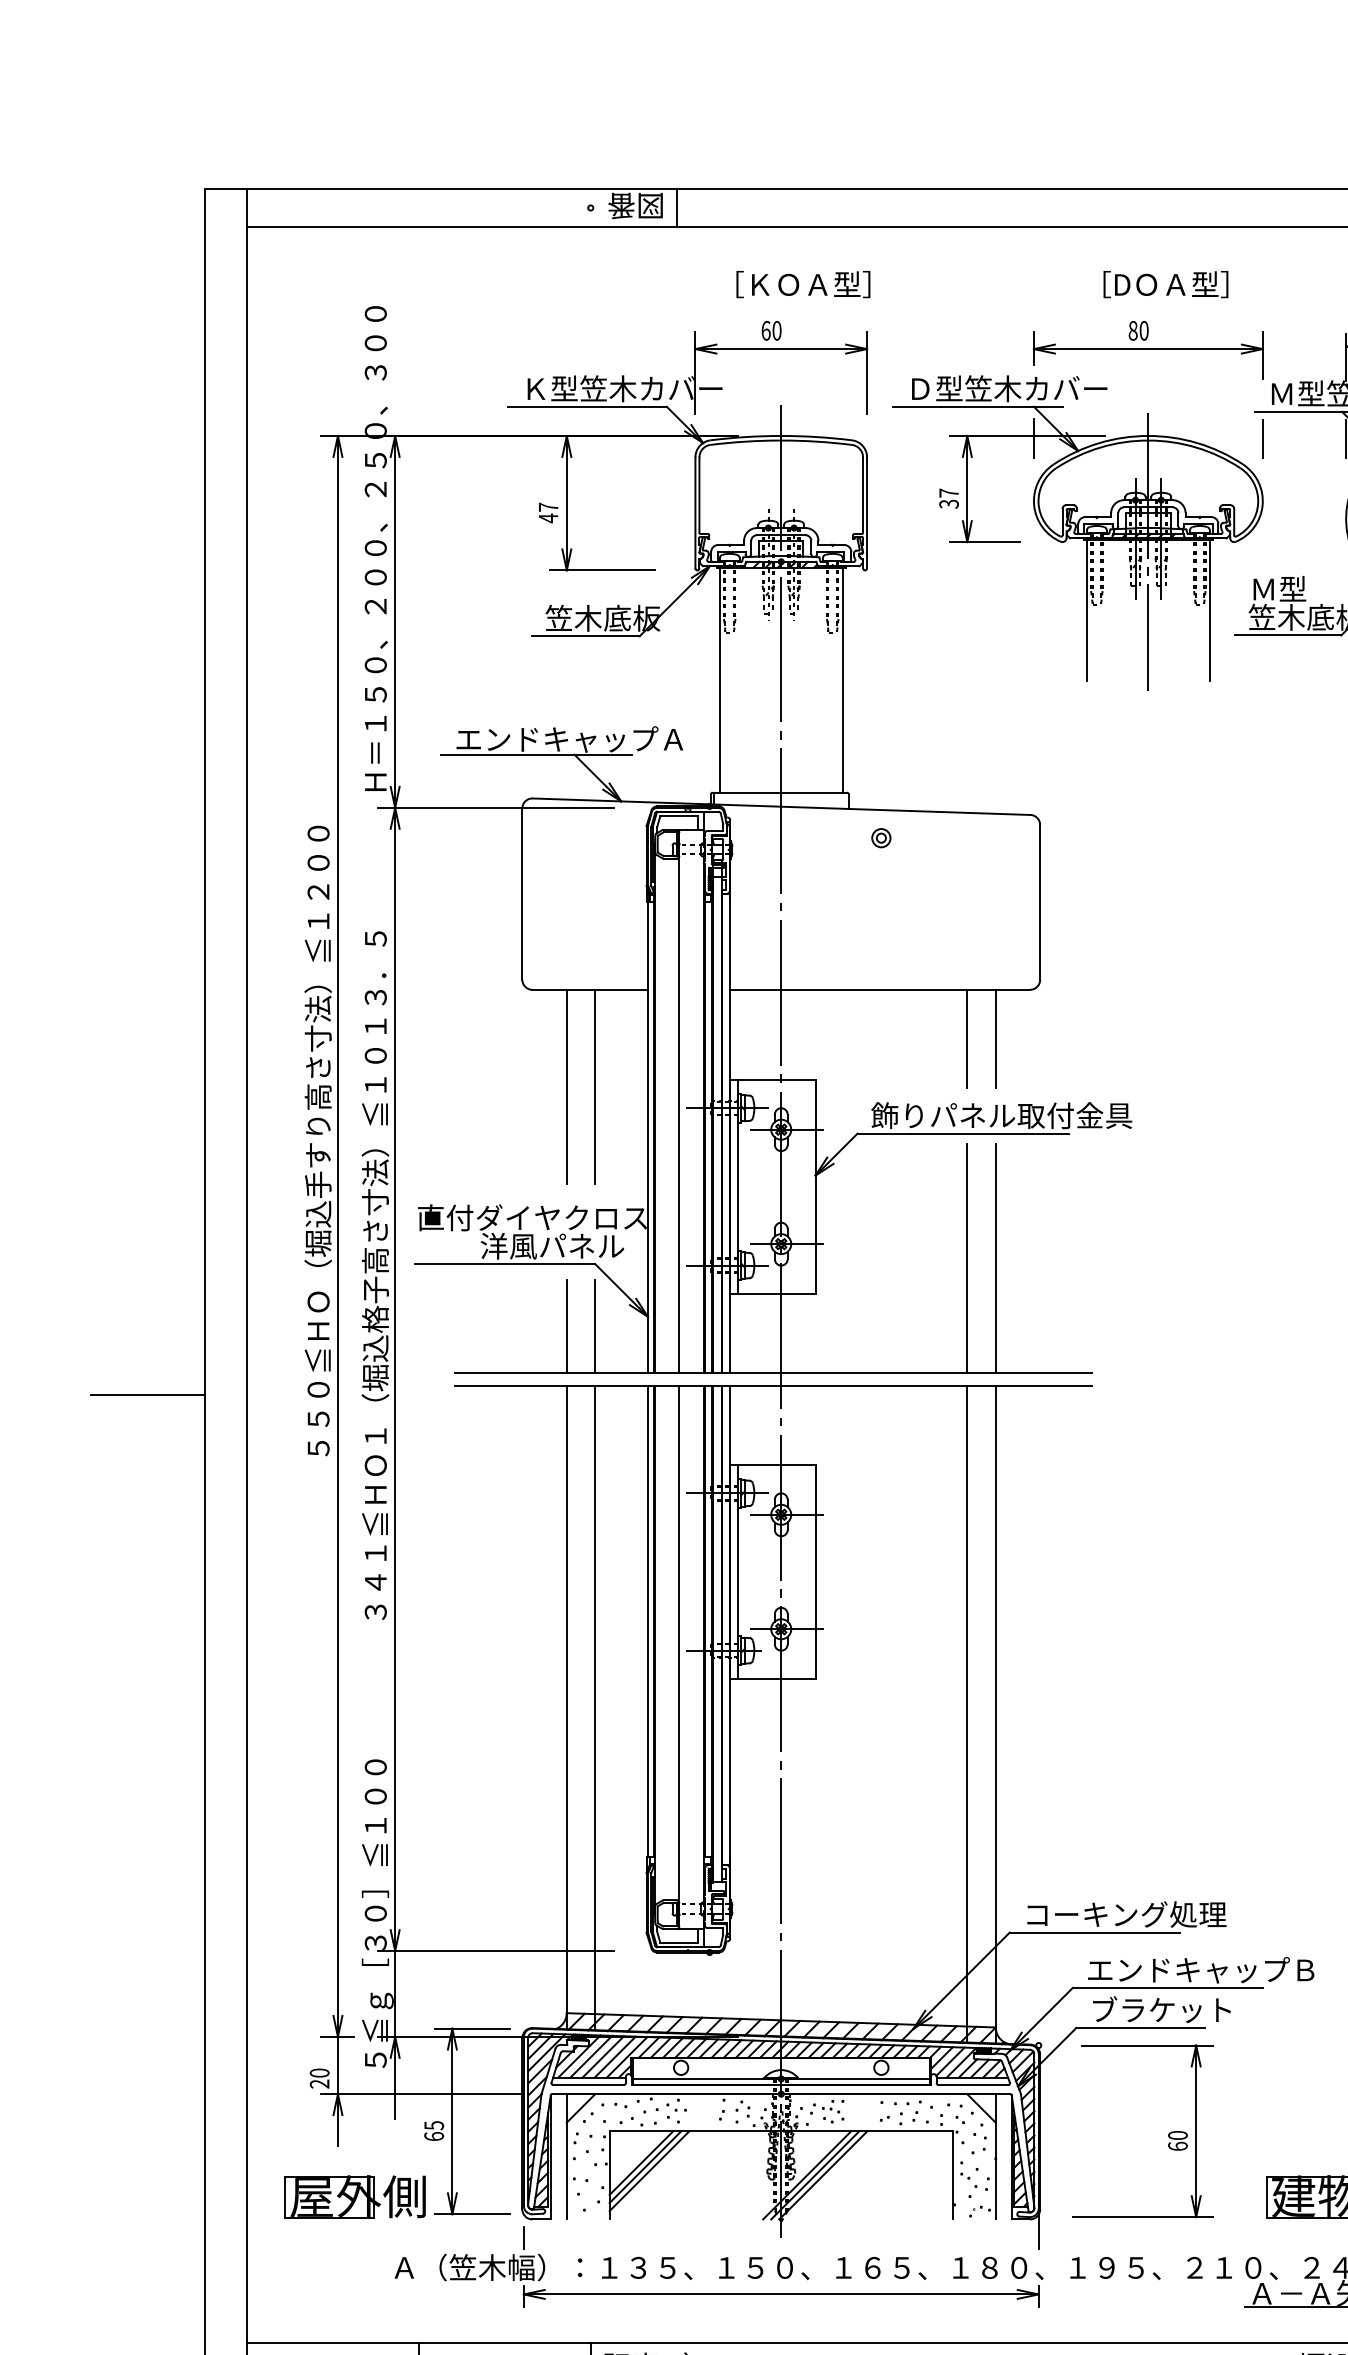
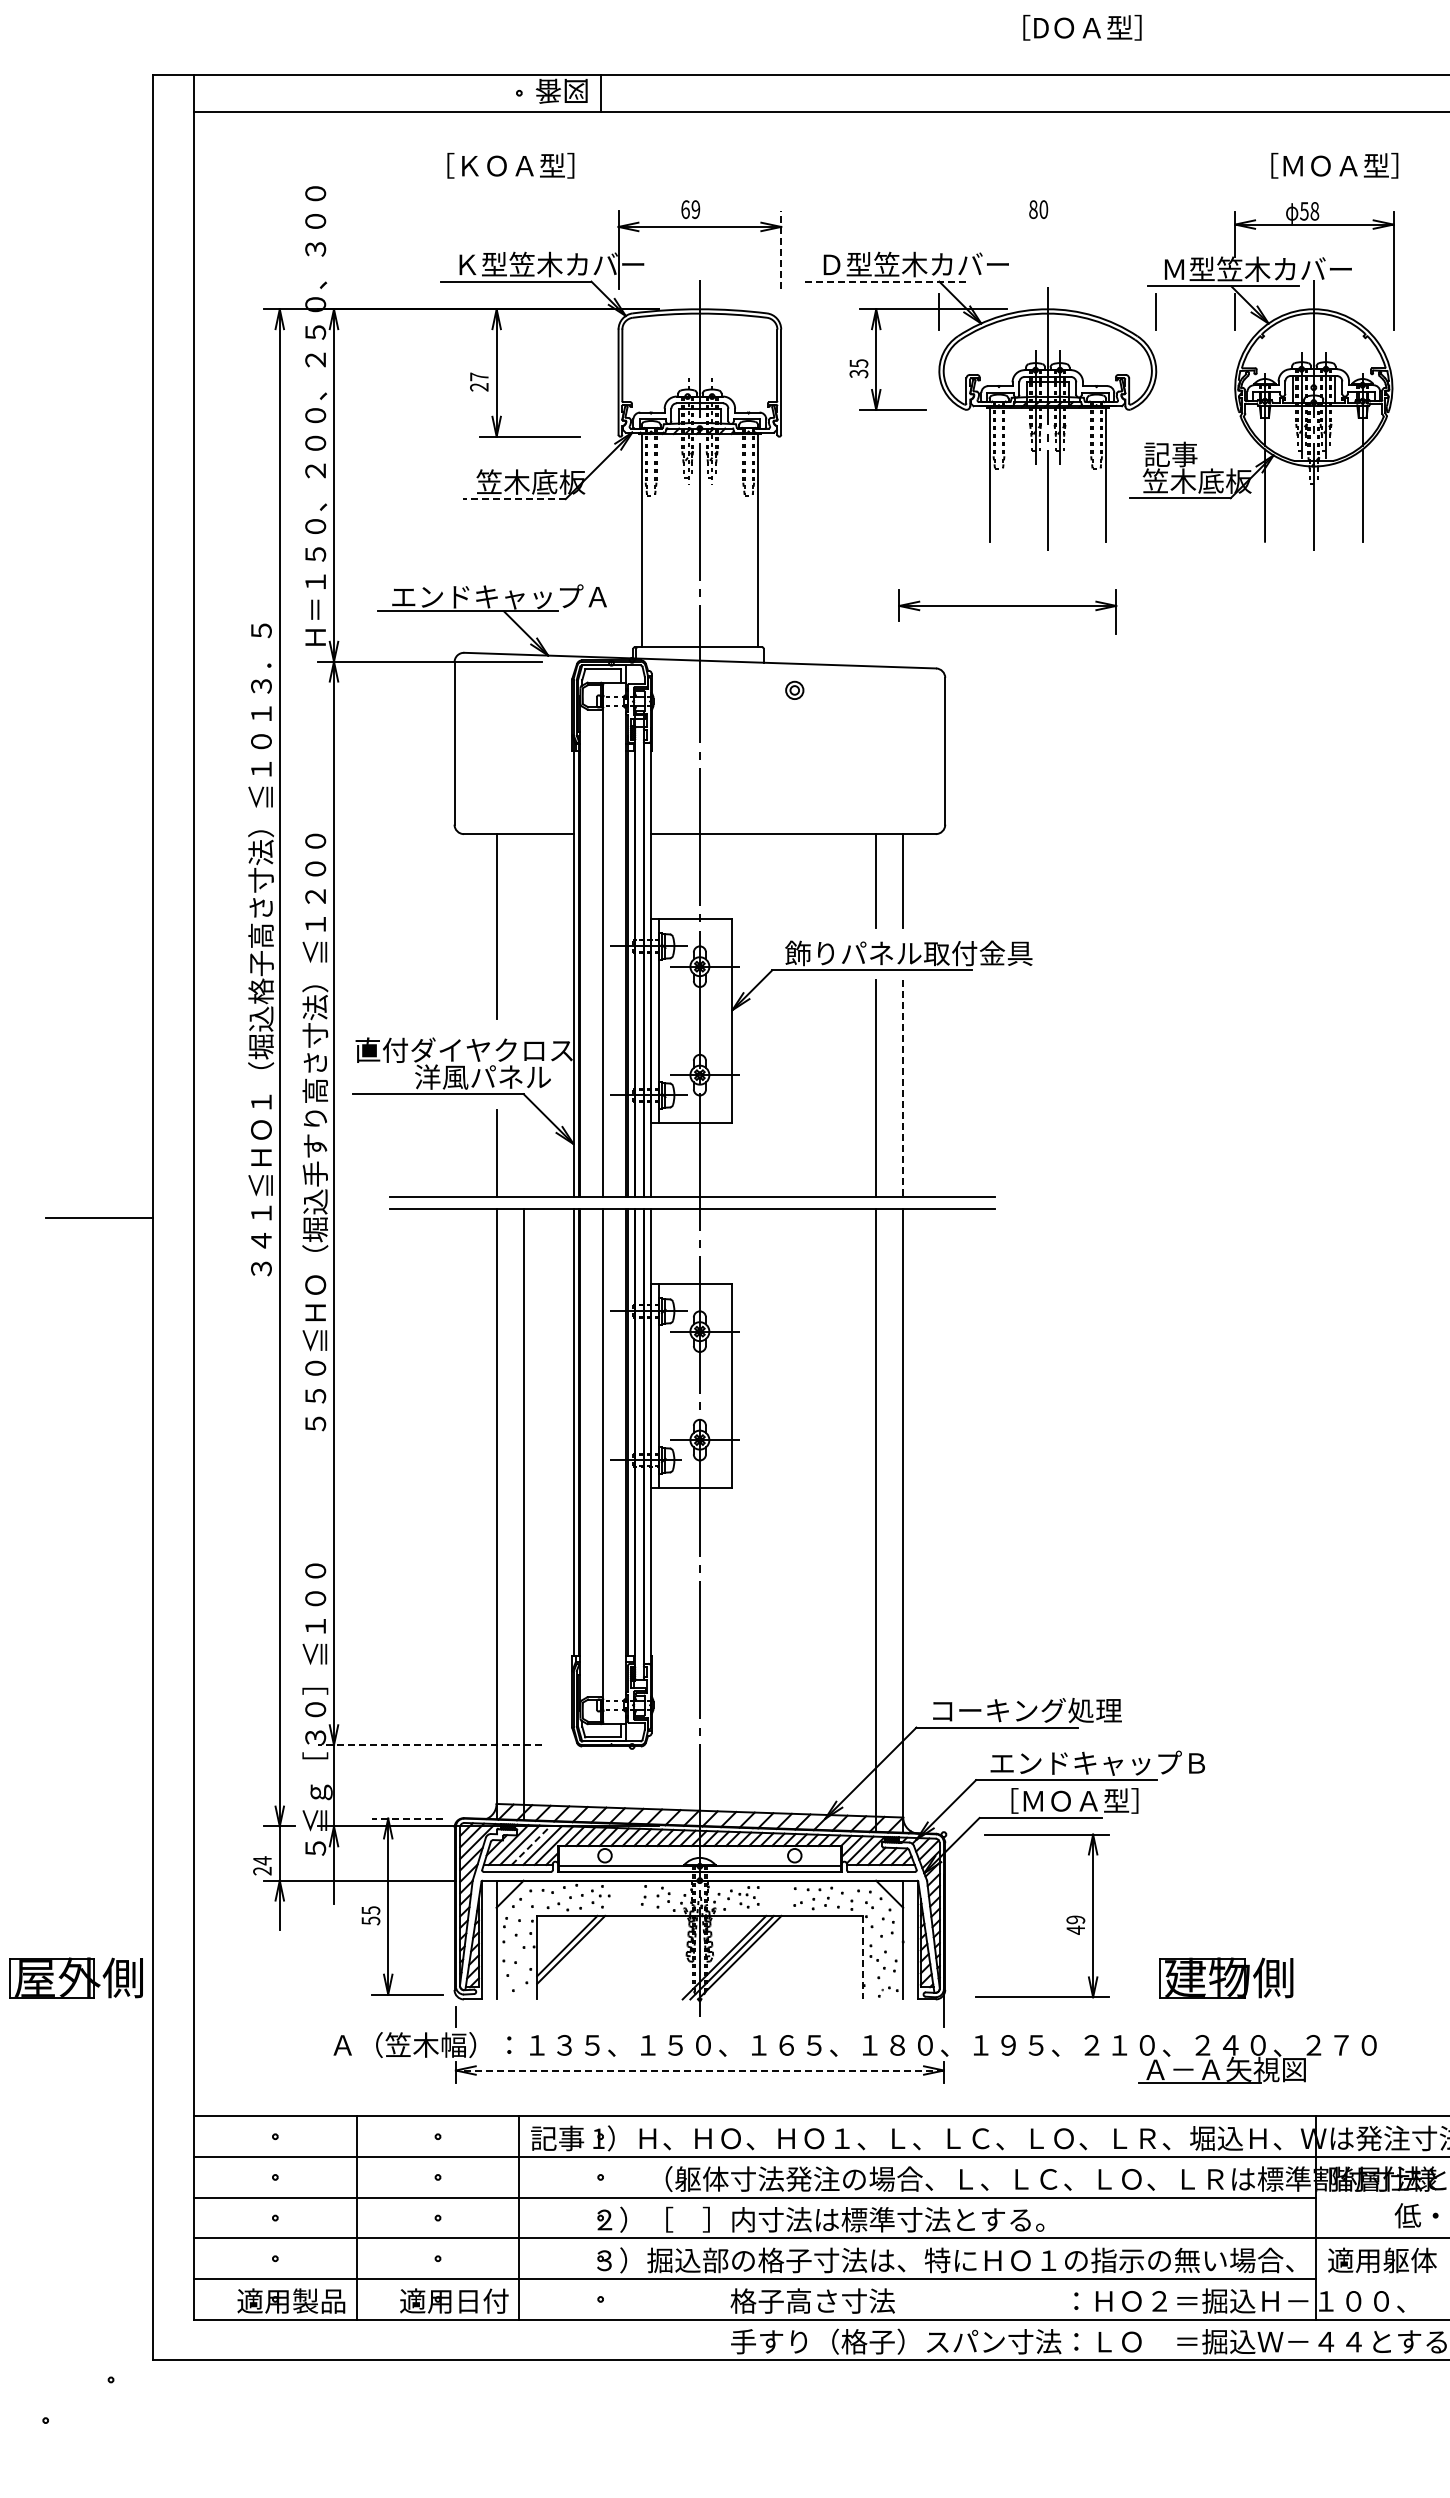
text: (802, 284) -> (510, 165), moved
text: (1165, 284) -> (1082, 27), moved
text: (776, 330) -> (695, 209), 60 -> 69
part: (1148, 354) -> (1007, 611), moved
line: (867, 372) -> (781, 249), solid -> dashed
line: (977, 406) -> (885, 281), solid -> dashed
text: (948, 493) -> (858, 363), 37 -> 35
text: (548, 518) -> (479, 387), 47 -> 27
text: (1277, 589) -> (1170, 454), Ｍ型 -> 記事
line: (585, 636) -> (514, 499), solid -> dashed
line: (595, 1087) -> (523, 926), removed
text: (318, 1111) -> (261, 949), ５５０≦ＨＯ（堀込手すり高さ寸法）≦１２００ -> ３４１≦ＨＯ１（堀込格子高さ寸法）≦１０１３．５
line: (996, 1258) -> (903, 1088), solid -> dashed
text: (375, 1275) -> (315, 1104), ３４１≦ＨＯ１（堀込格子高さ寸法）≦１０１３．５ -> ５５０≦ＨＯ（堀込手すり高さ寸法）≦１２００
line: (595, 1326) -> (523, 1153), removed
line: (495, 1951) -> (429, 1745), solid -> dashed
text: (1168, 2009) -> (1066, 1800), ブラケット -> ［ＭＯＡ型］
line: (471, 2028) -> (406, 1818), solid -> dashed
line: (603, 2056) -> (531, 1845), solid -> dashed
text: (319, 2072) -> (262, 1860), 20 -> 24
text: (433, 2136) -> (370, 1920), 65 -> 55
text: (1177, 2140) -> (1075, 1924), 60 -> 49
line: (648, 2170) -> (574, 1953), removed
line: (952, 2175) -> (862, 1957), solid -> dashed
part: (354, 2196) -> (75, 1977), moved
line: (780, 2294) -> (699, 2070), solid -> dashed

